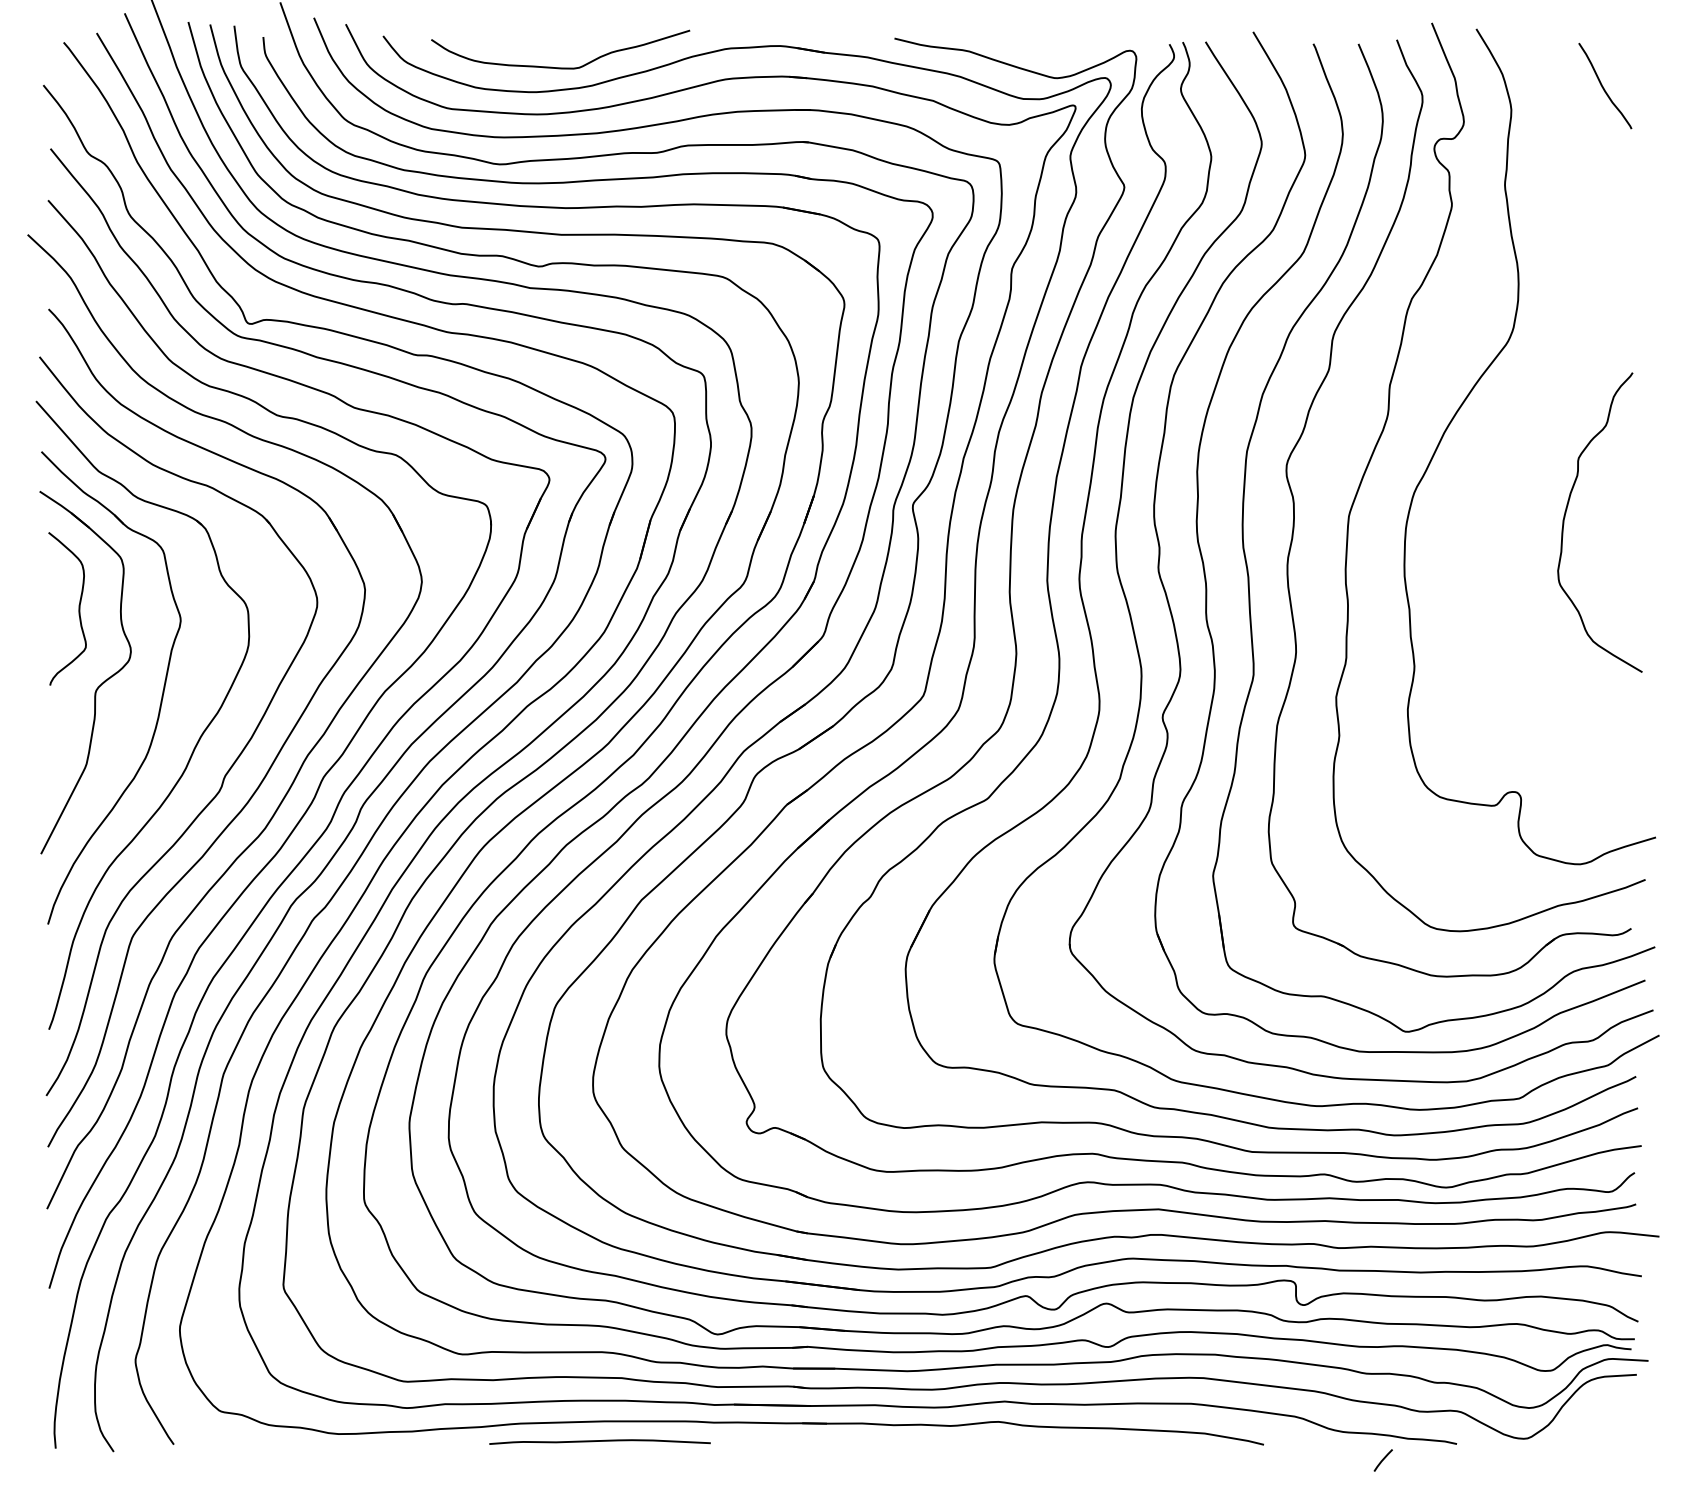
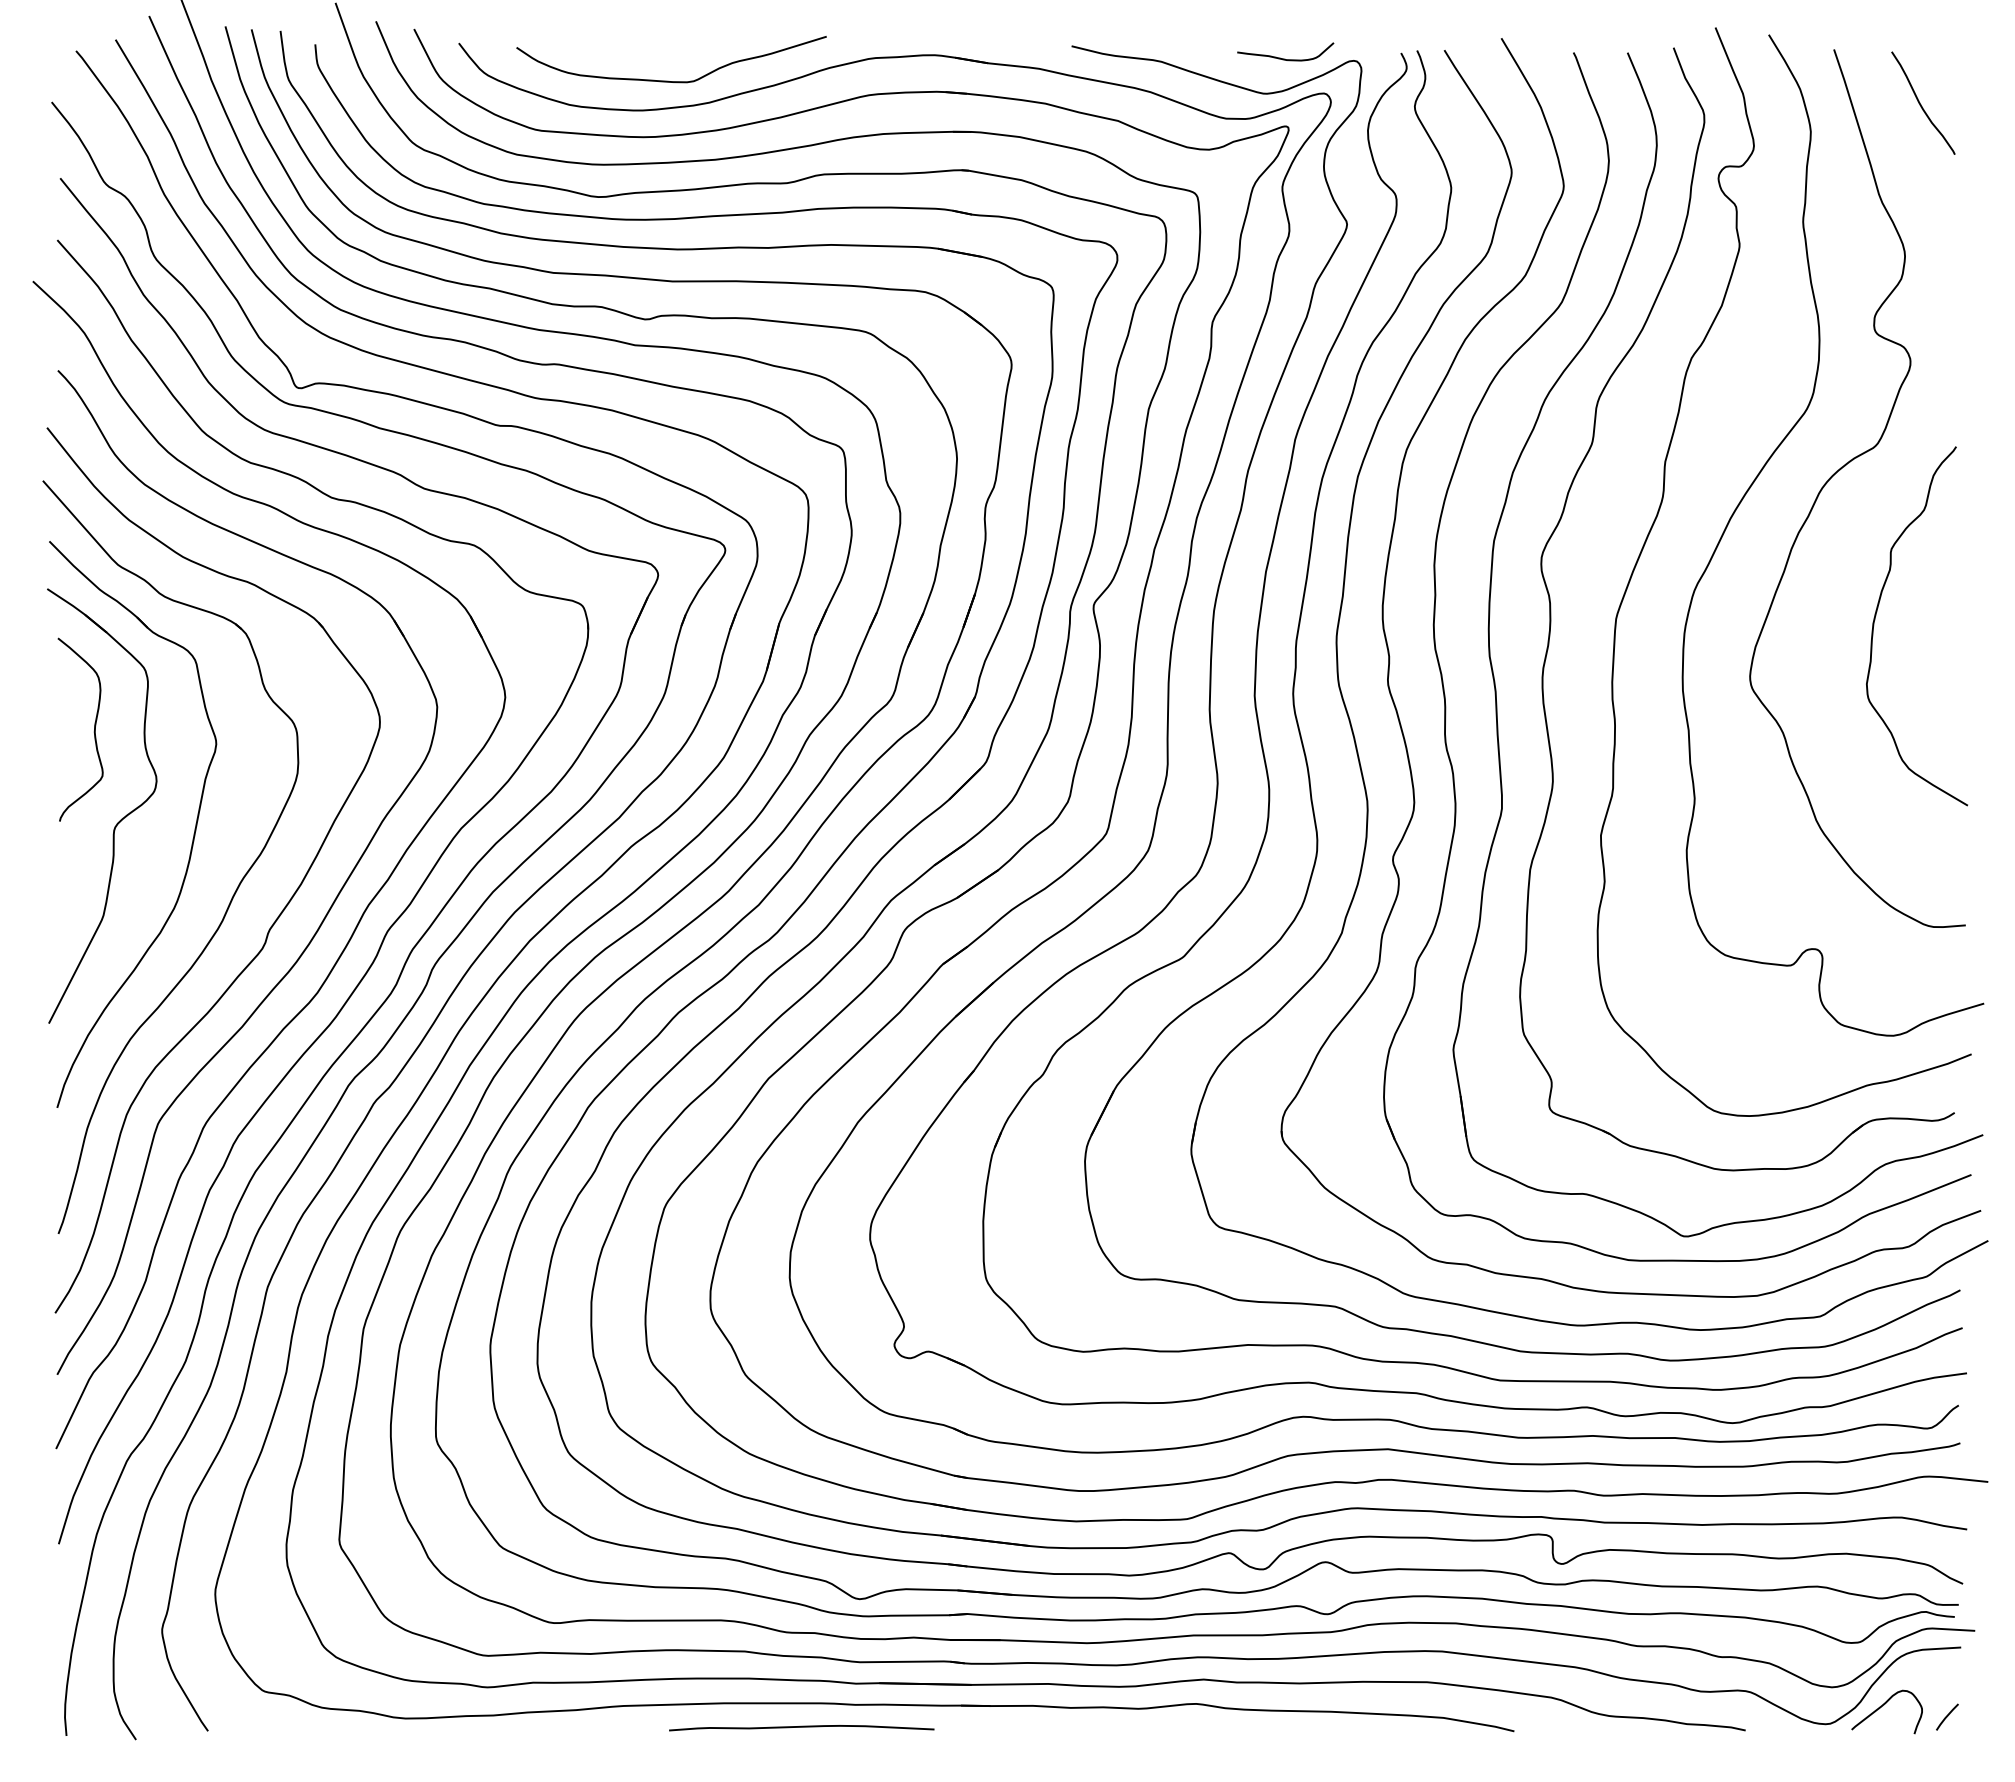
curve: (1072, 48) -> (1285, 58), added
curve: (1536, 392) -> (1840, 470), added
curve: (1572, 1423) -> (1884, 1705), added
curve: (599, 1441) -> (801, 1727), moved
line: (1383, 1459) -> (1947, 1716), moved

